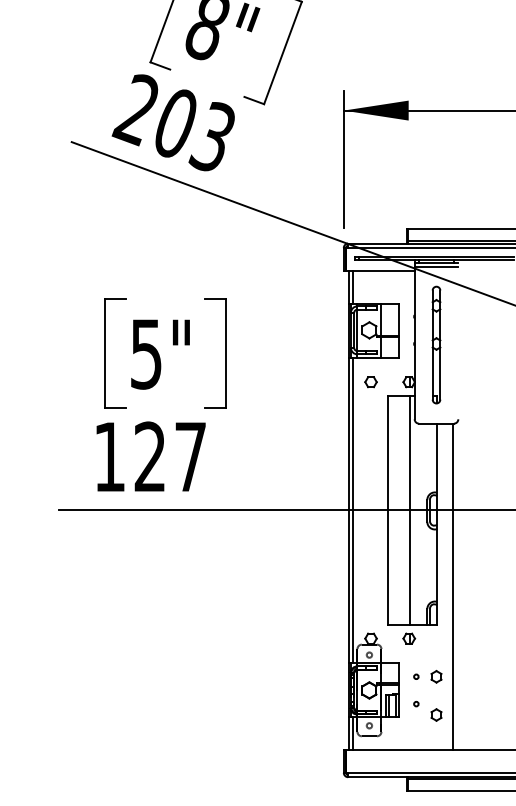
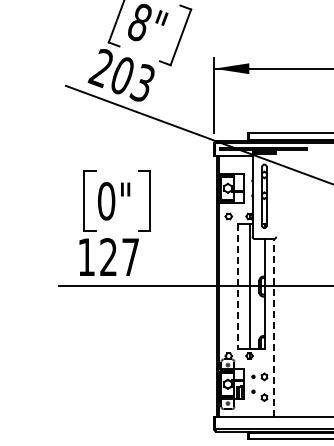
text: (146, 354) -> (106, 201), 5" -> 0"
line: (388, 510) -> (238, 286), solid -> dashed
line: (453, 586) -> (273, 327), solid -> dashed

